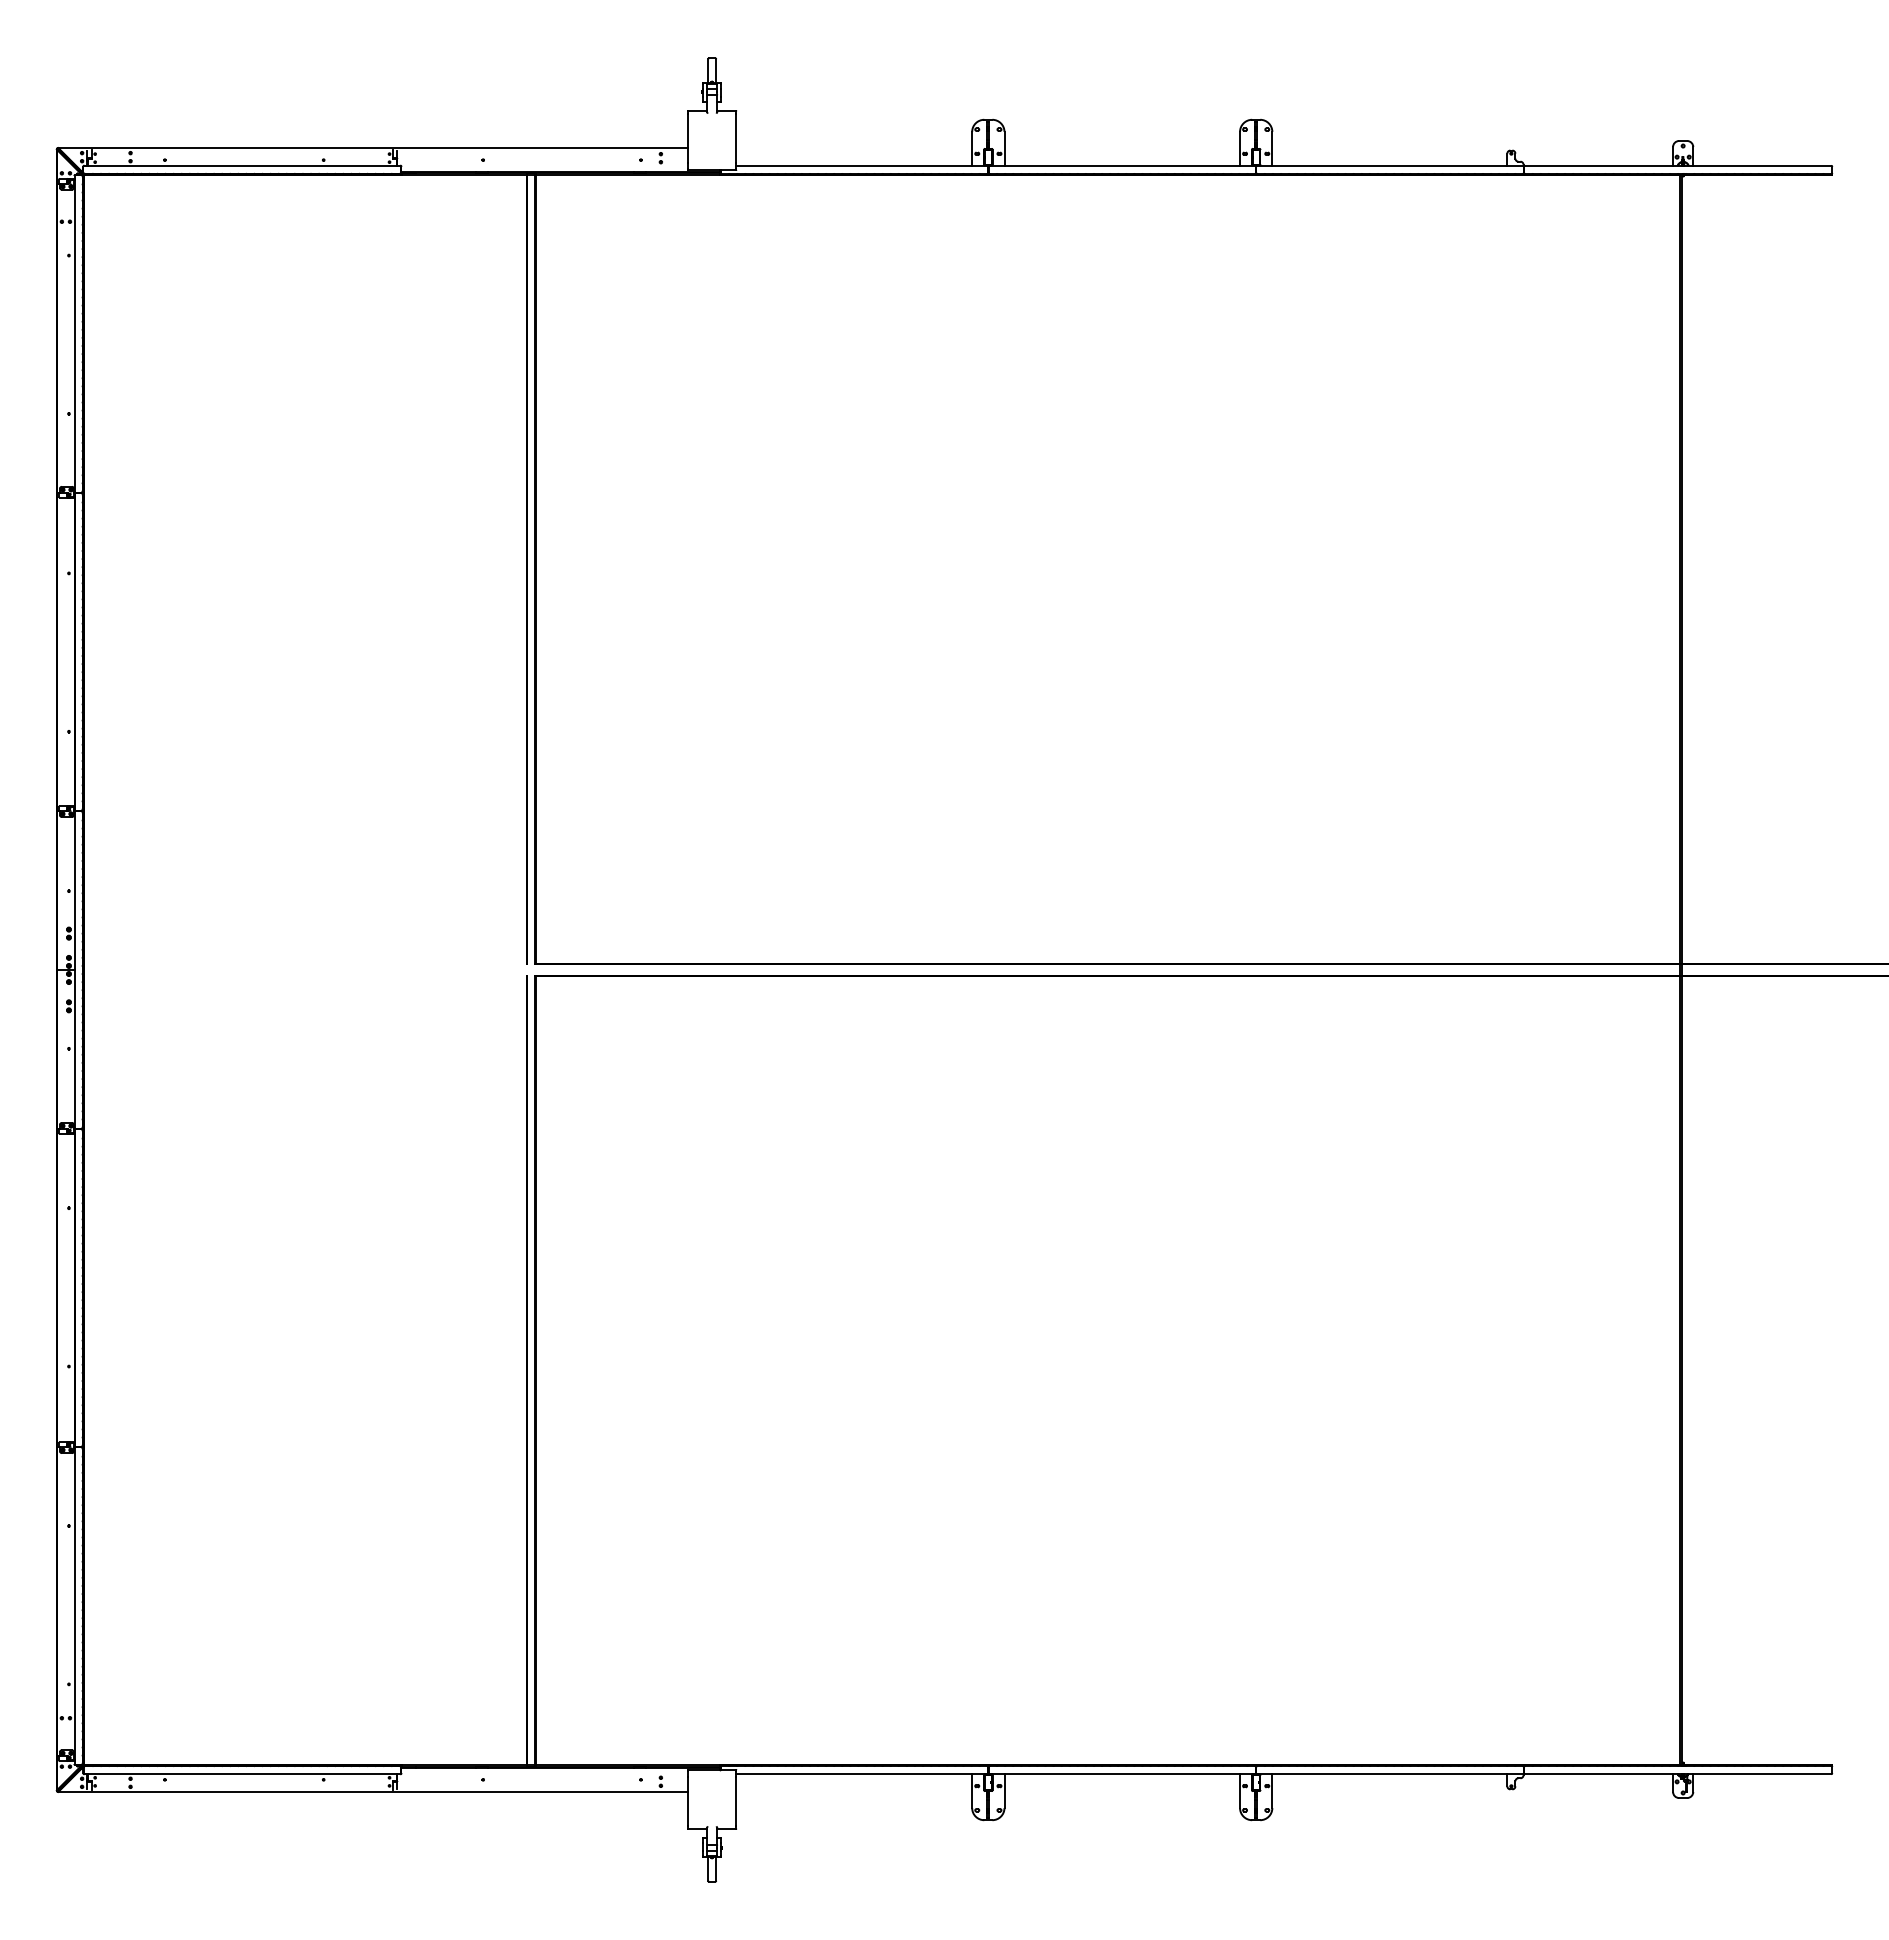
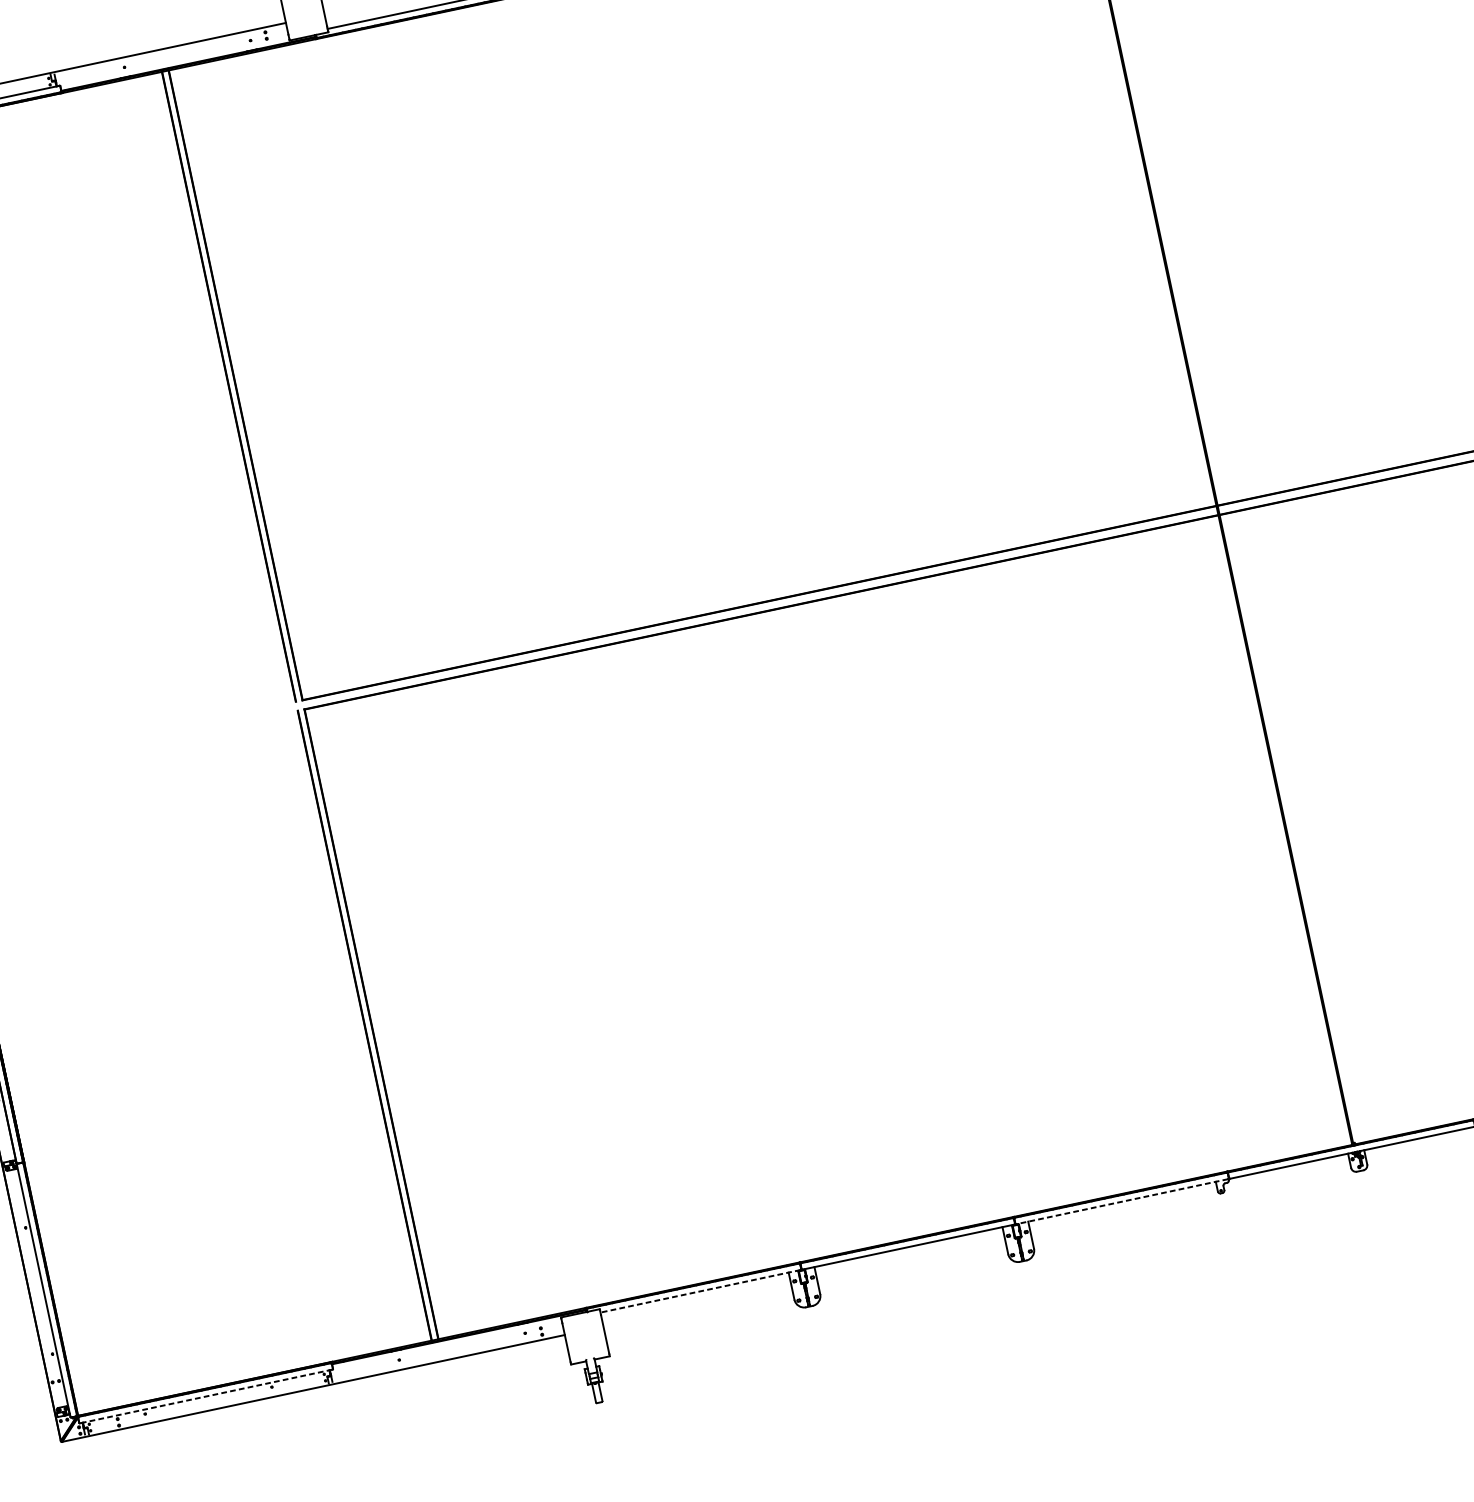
line: (242, 1774) -> (206, 1396), solid -> dashed
line: (861, 1774) -> (700, 1291), solid -> dashed
line: (1390, 1774) -> (1122, 1201), solid -> dashed

